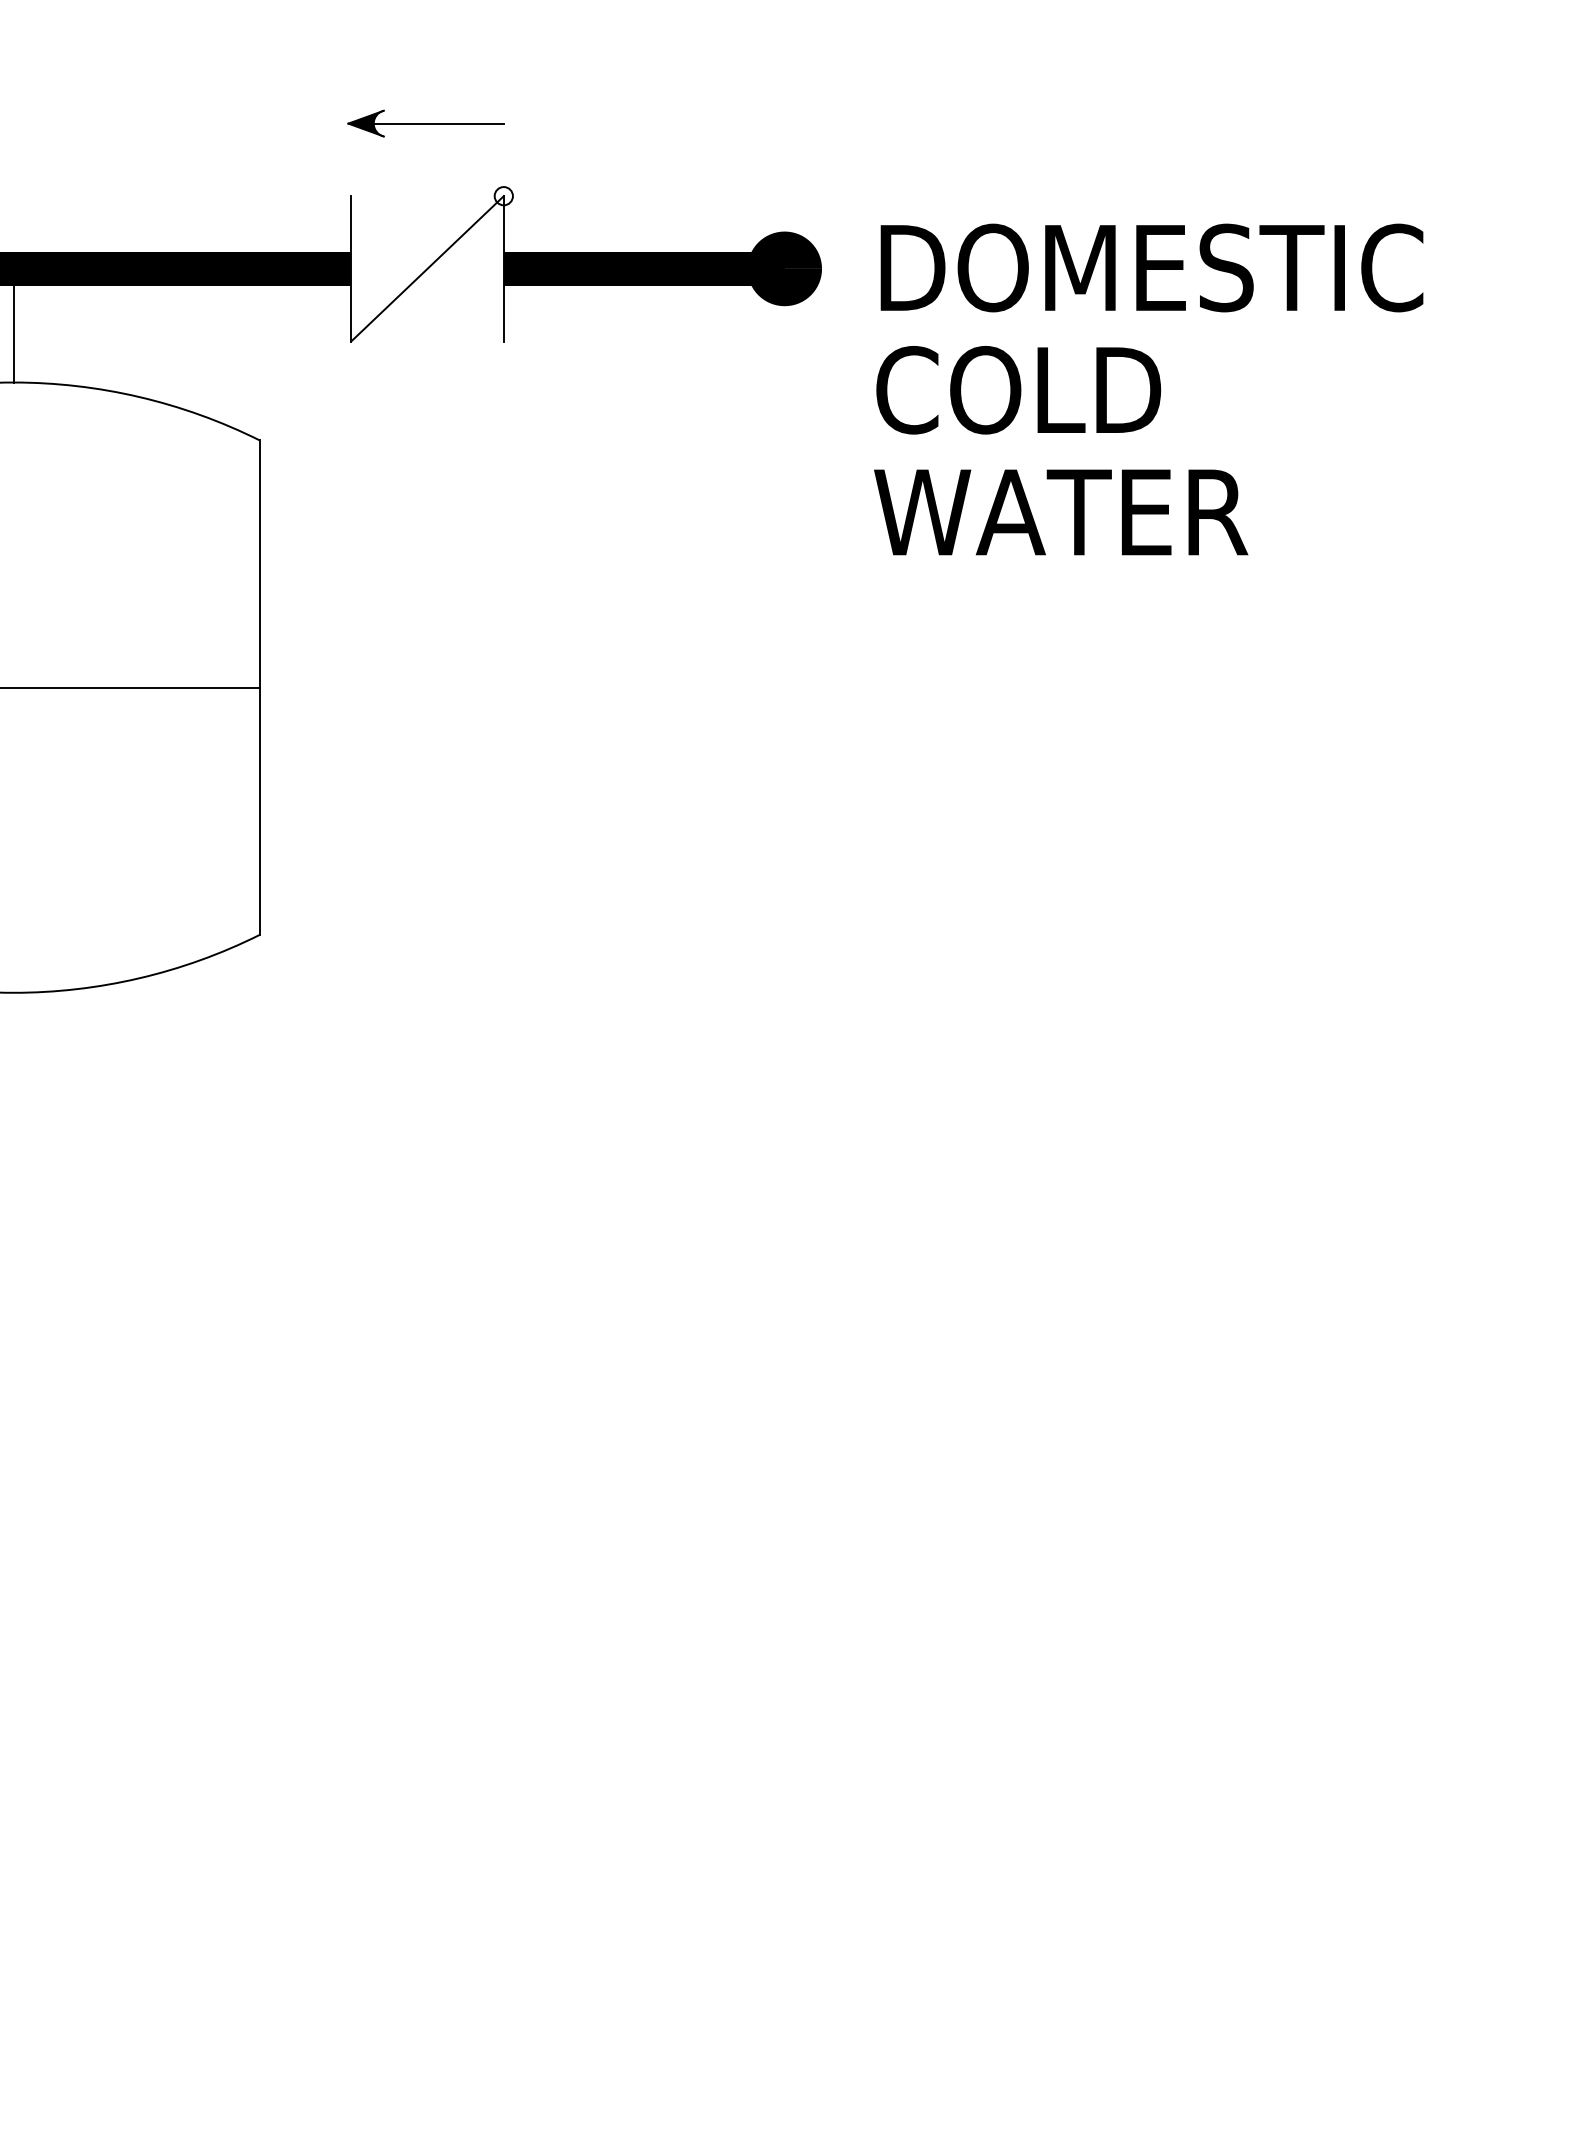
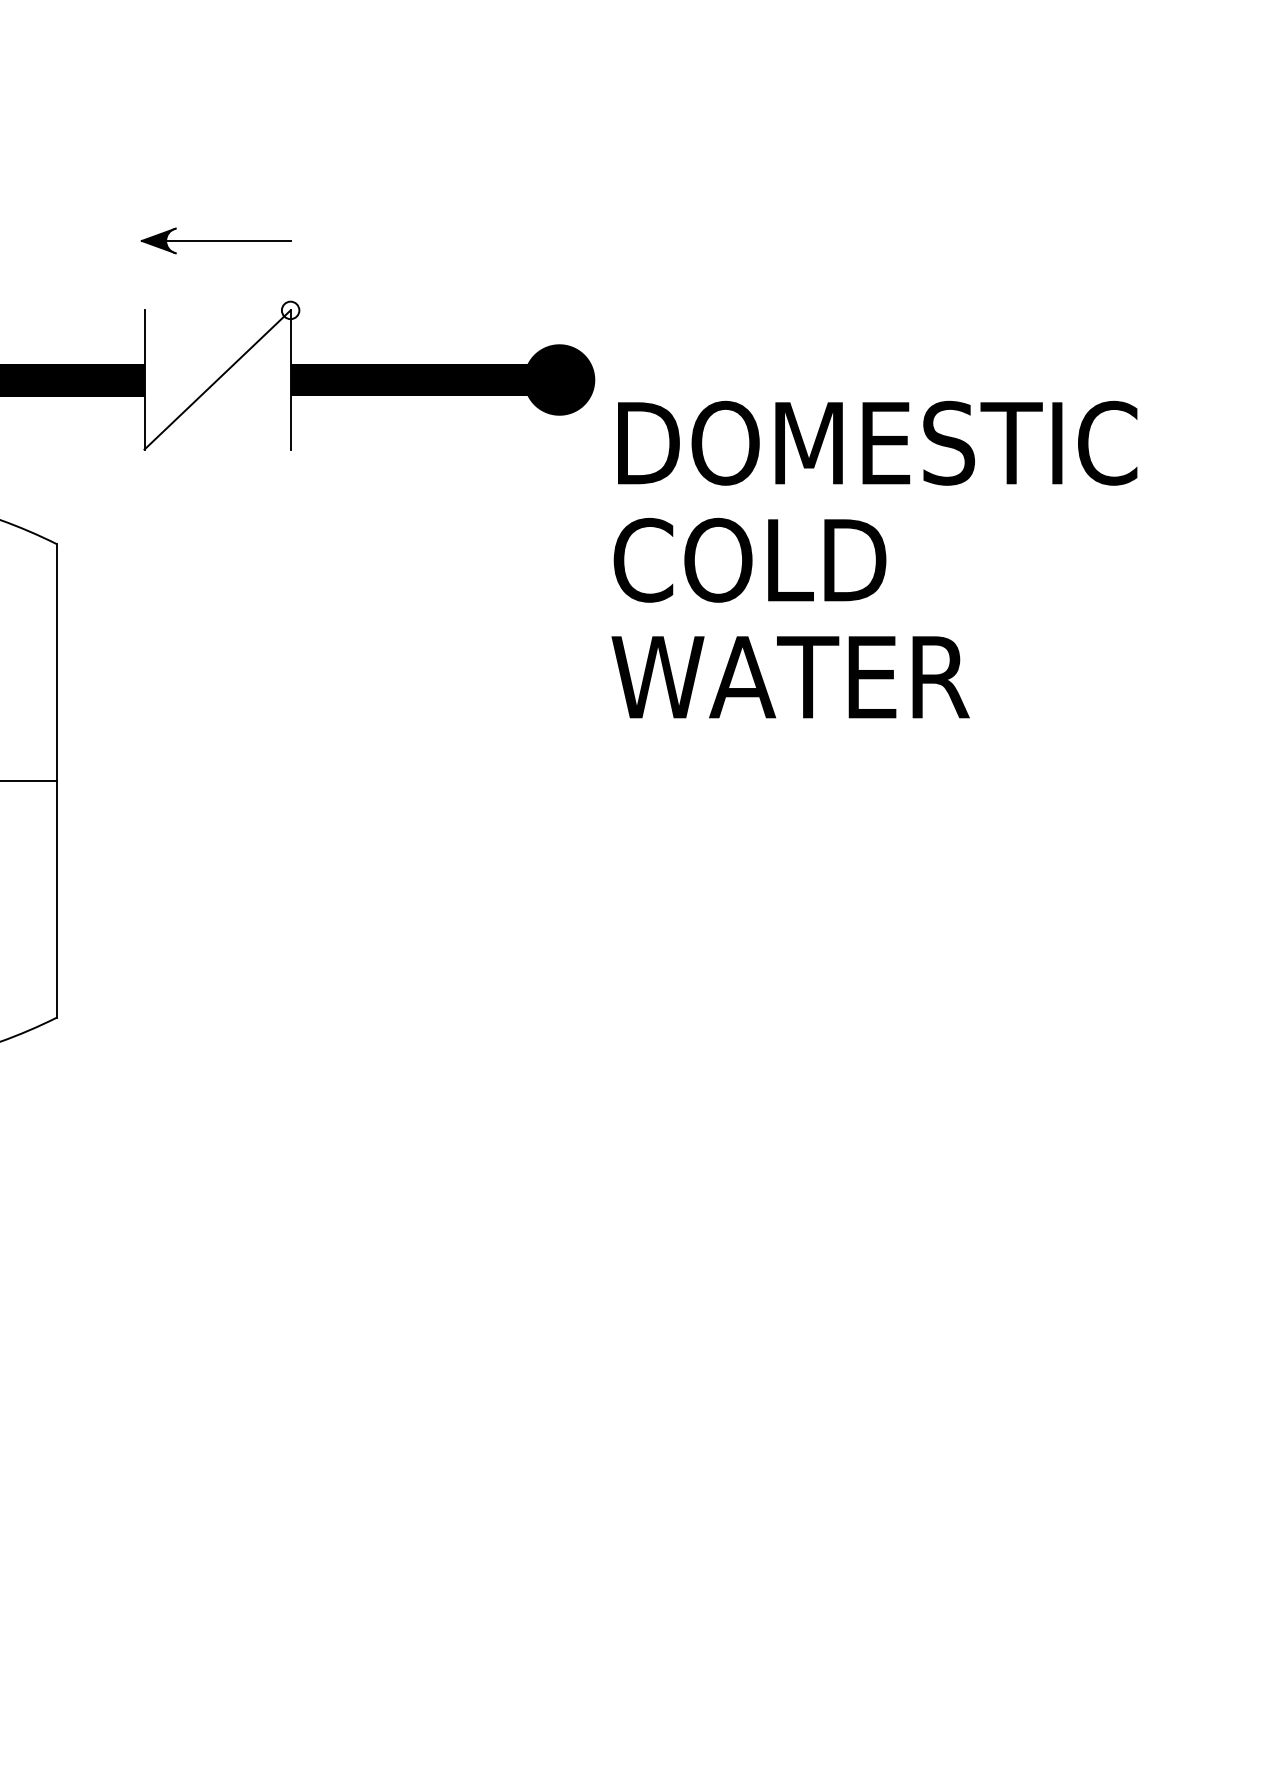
text: (1148, 389) -> (874, 559), moved

